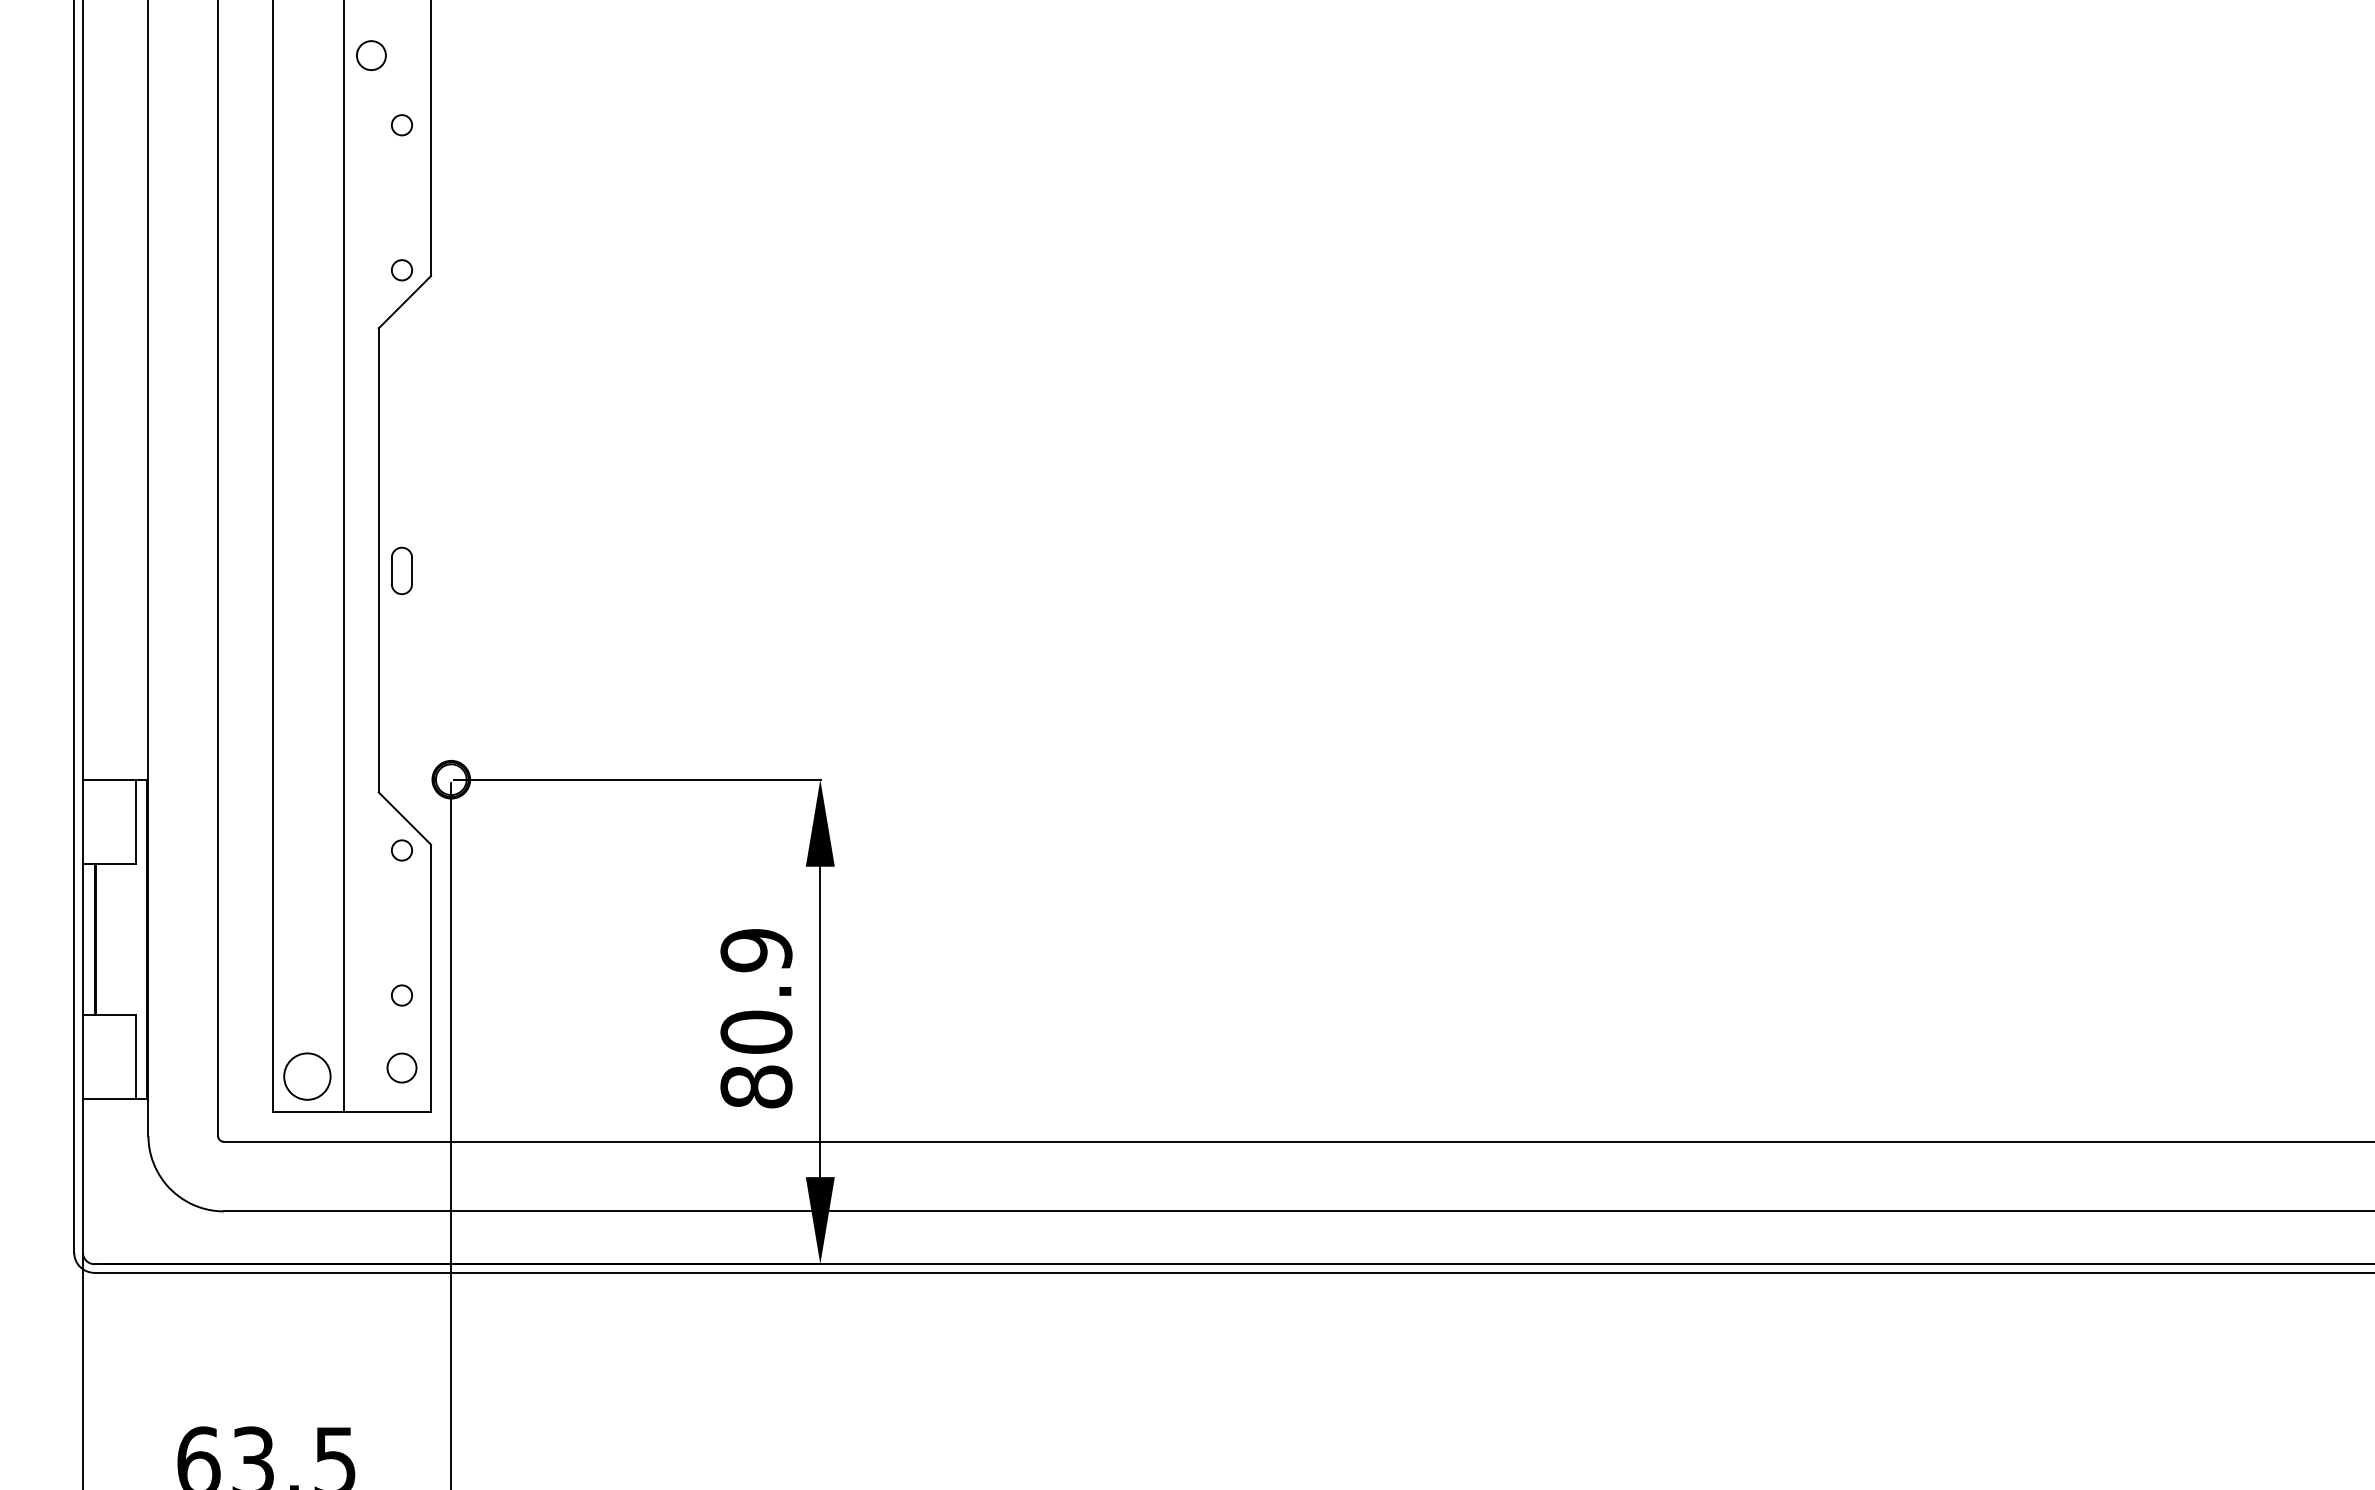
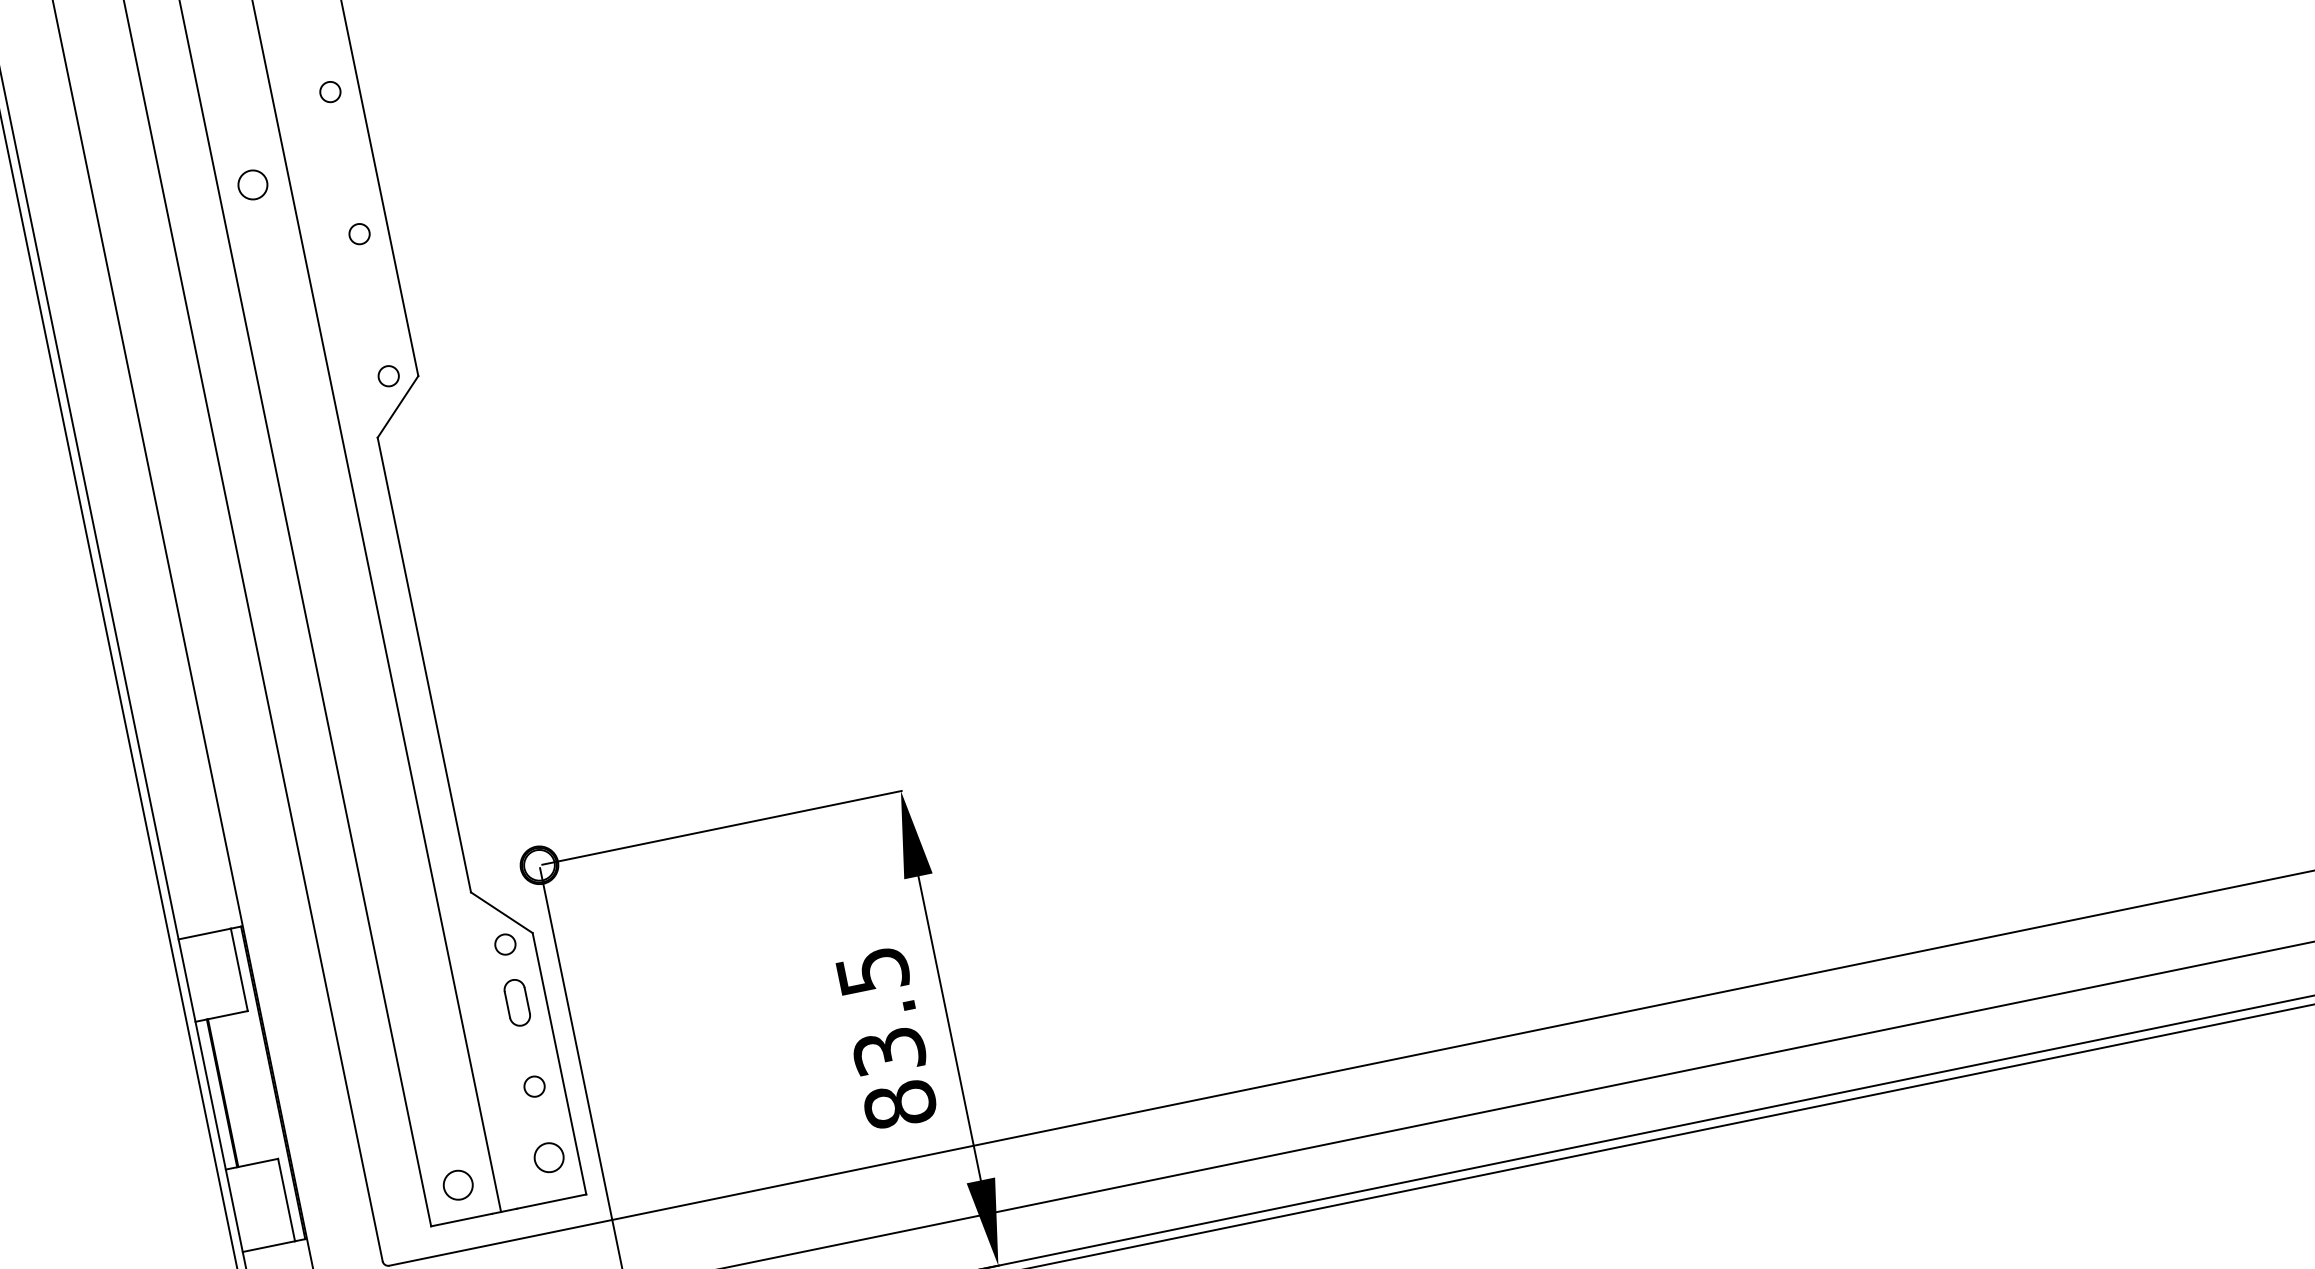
circle: (371, 55) -> (252, 184), moved
part: (401, 570) -> (516, 1002), moved
text: (756, 991) -> (881, 1011), 80.9 -> 83.5
circle: (307, 1076) -> (458, 1184), size x0.62

